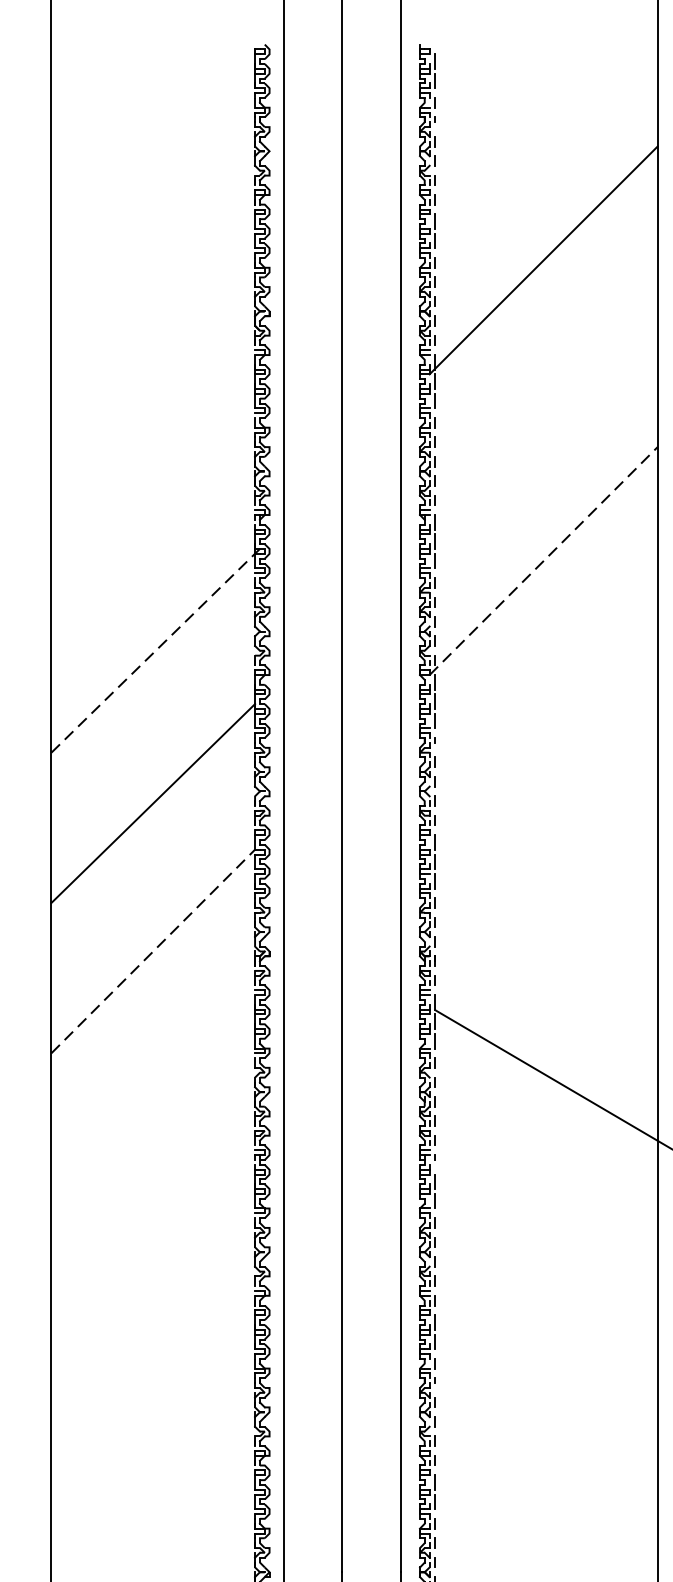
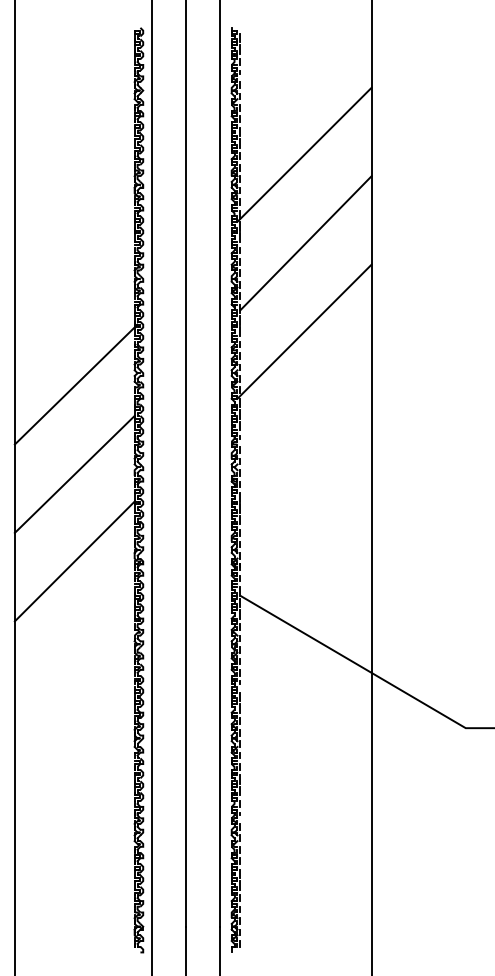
line: (545, 411) -> (305, 243), added
line: (543, 560) -> (304, 331), dashed -> solid
line: (156, 650) -> (76, 384), dashed -> solid
line: (152, 951) -> (74, 561), dashed -> solid

